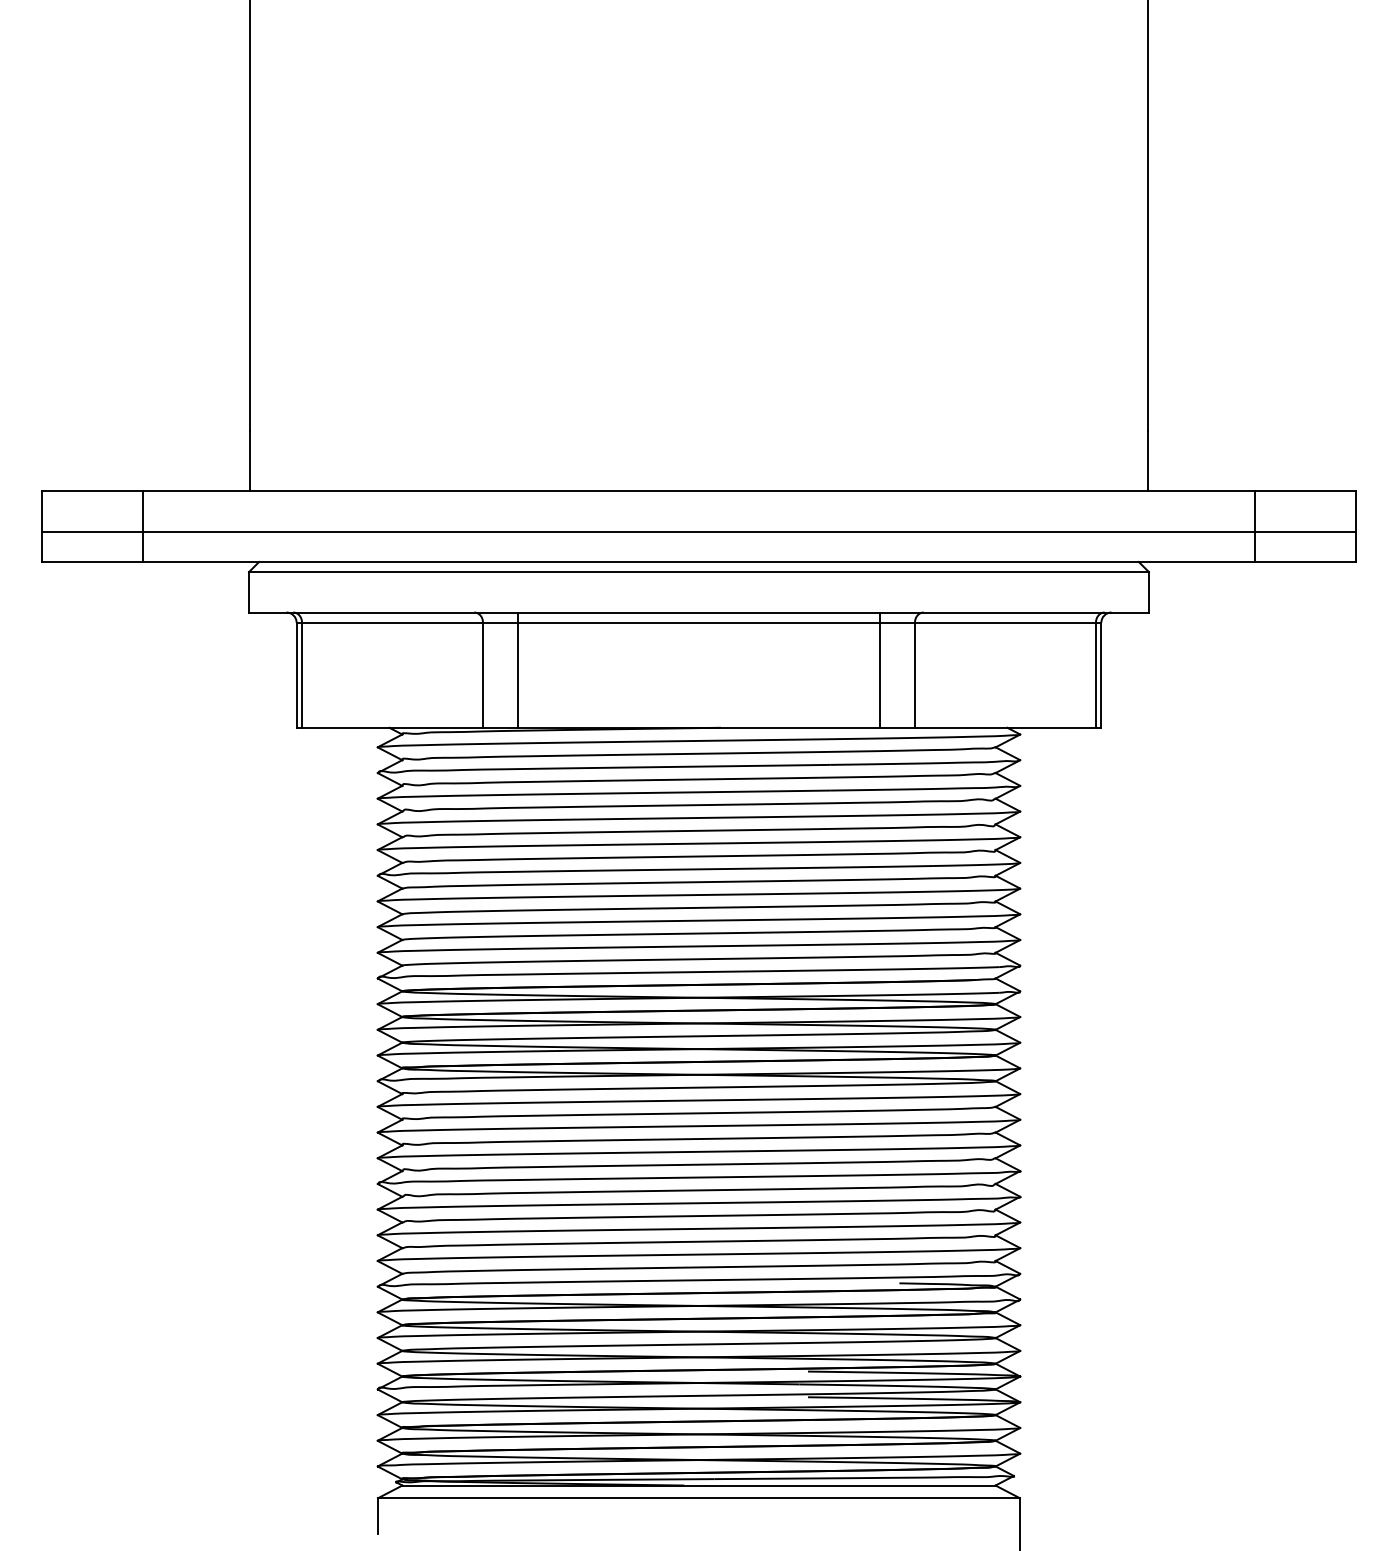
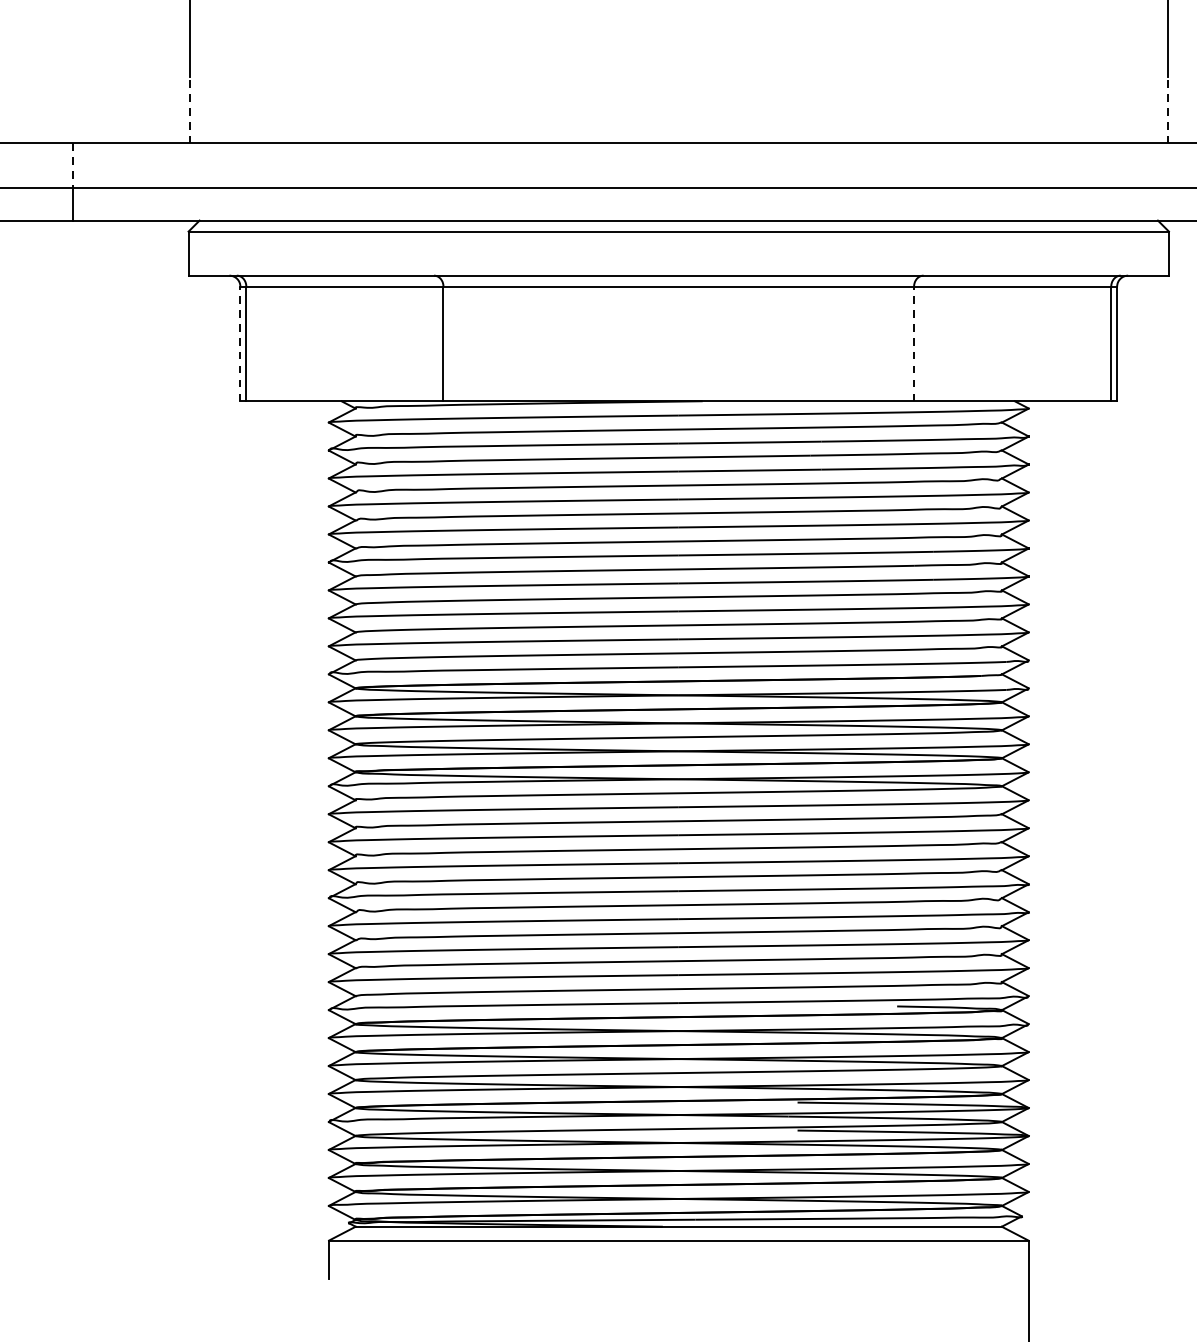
line: (250, 460) -> (190, 110), solid -> dashed
line: (1147, 460) -> (1167, 110), solid -> dashed
line: (142, 511) -> (72, 165), solid -> dashed
line: (518, 669) -> (482, 337), removed
line: (879, 669) -> (875, 337), removed
line: (296, 675) -> (240, 344), solid -> dashed
line: (914, 675) -> (913, 344), solid -> dashed

